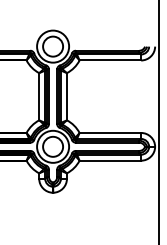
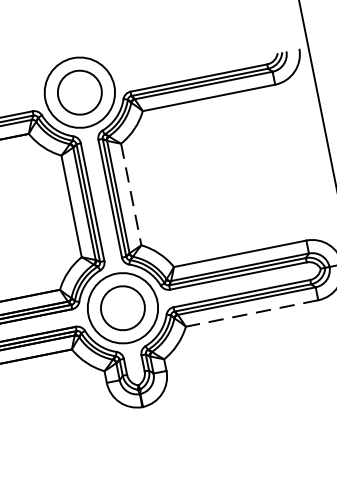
line: (66, 96) -> (130, 194), solid -> dashed
line: (110, 160) -> (252, 312), solid -> dashed

